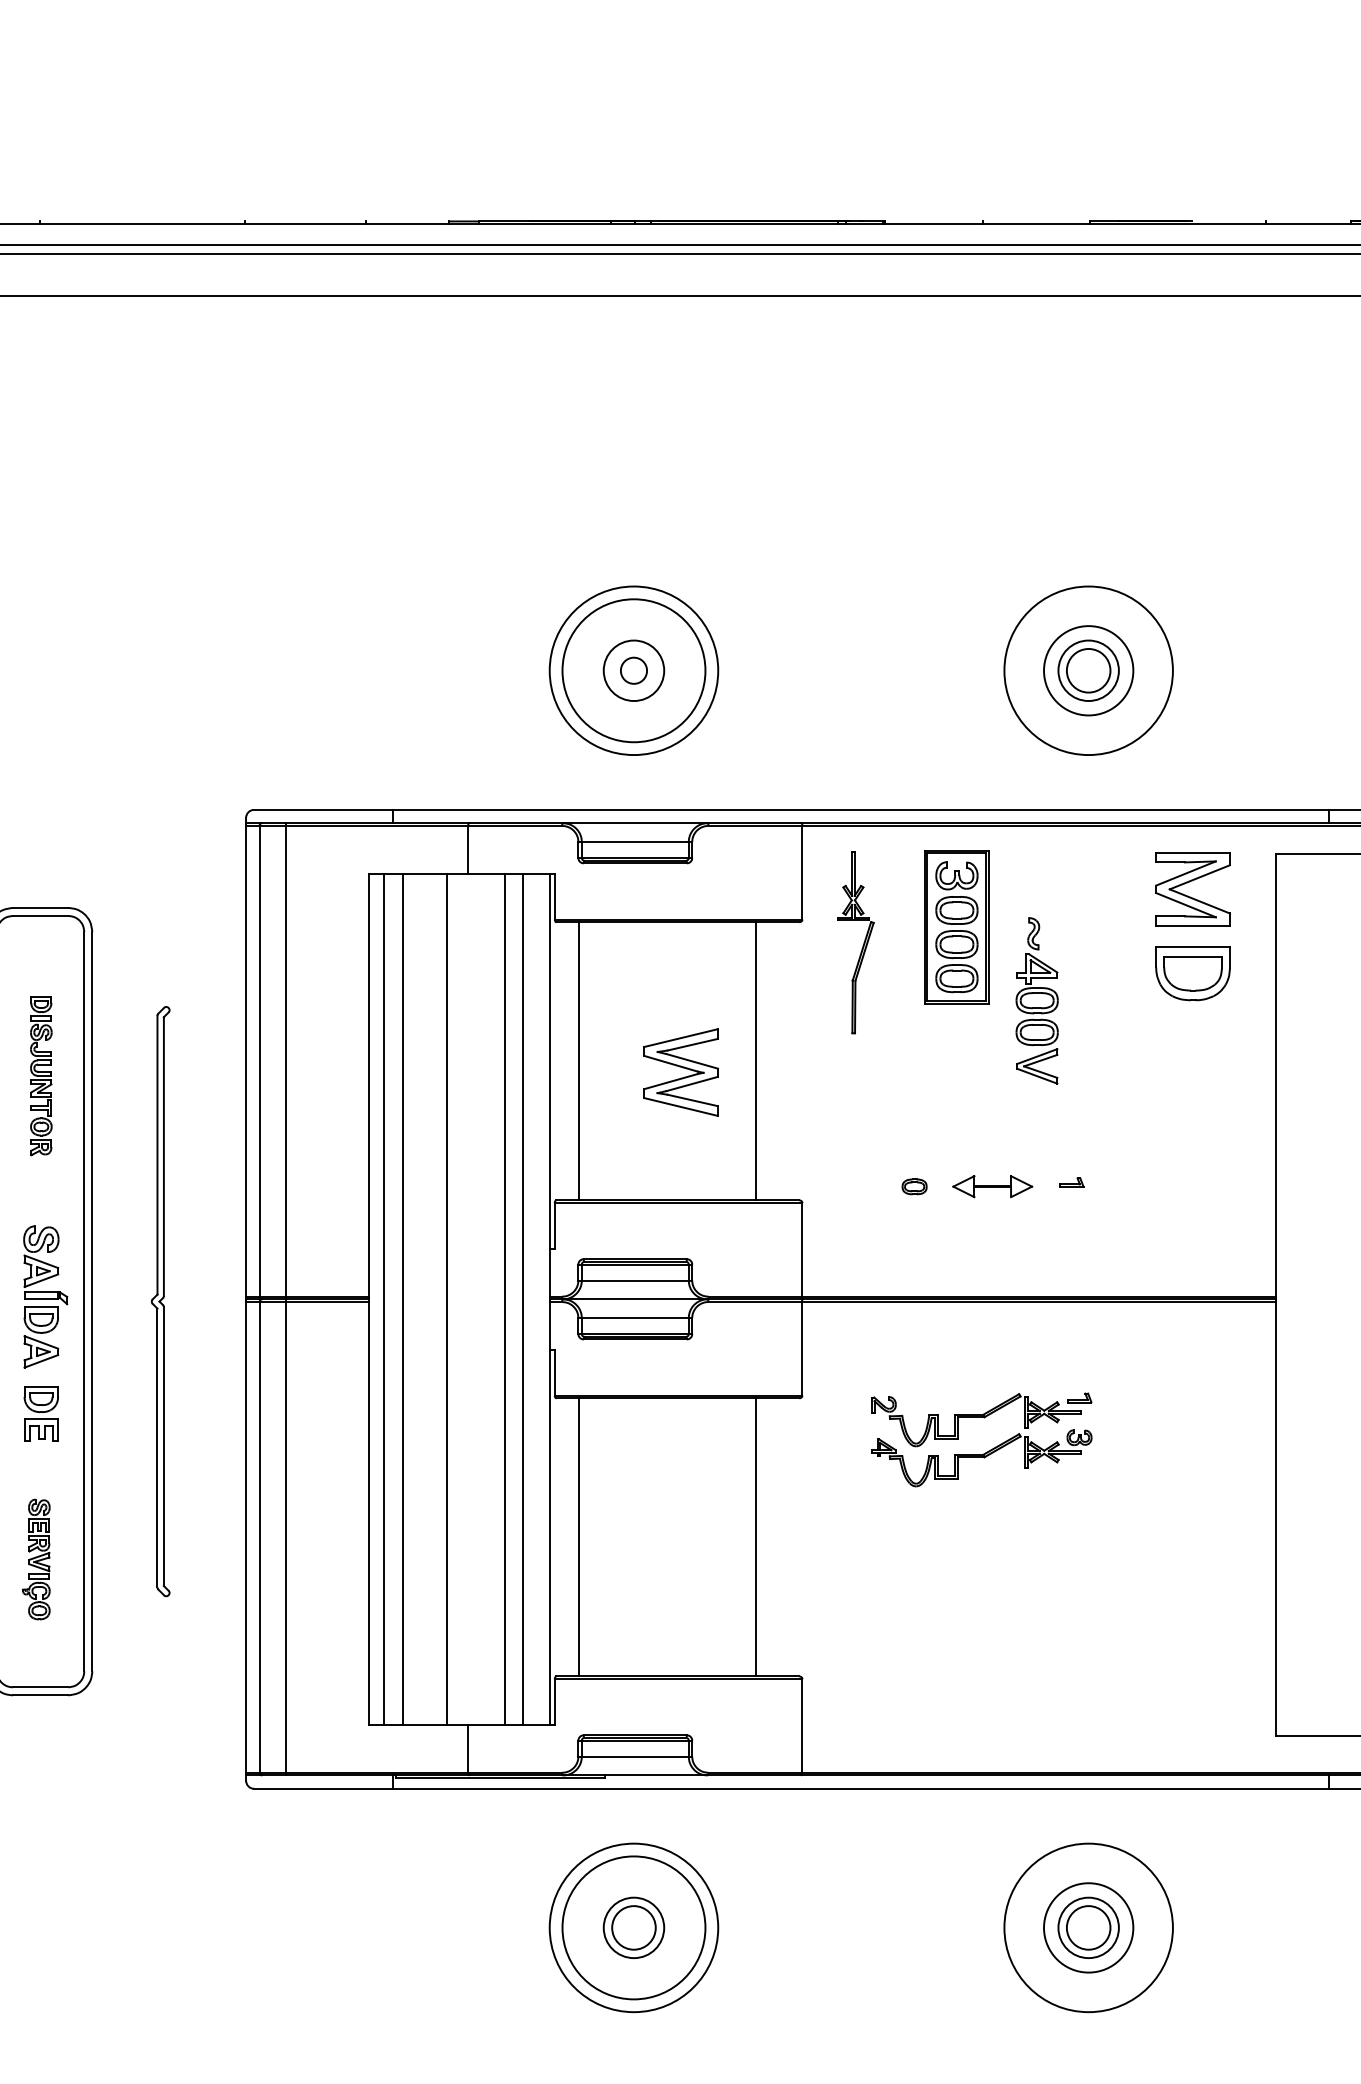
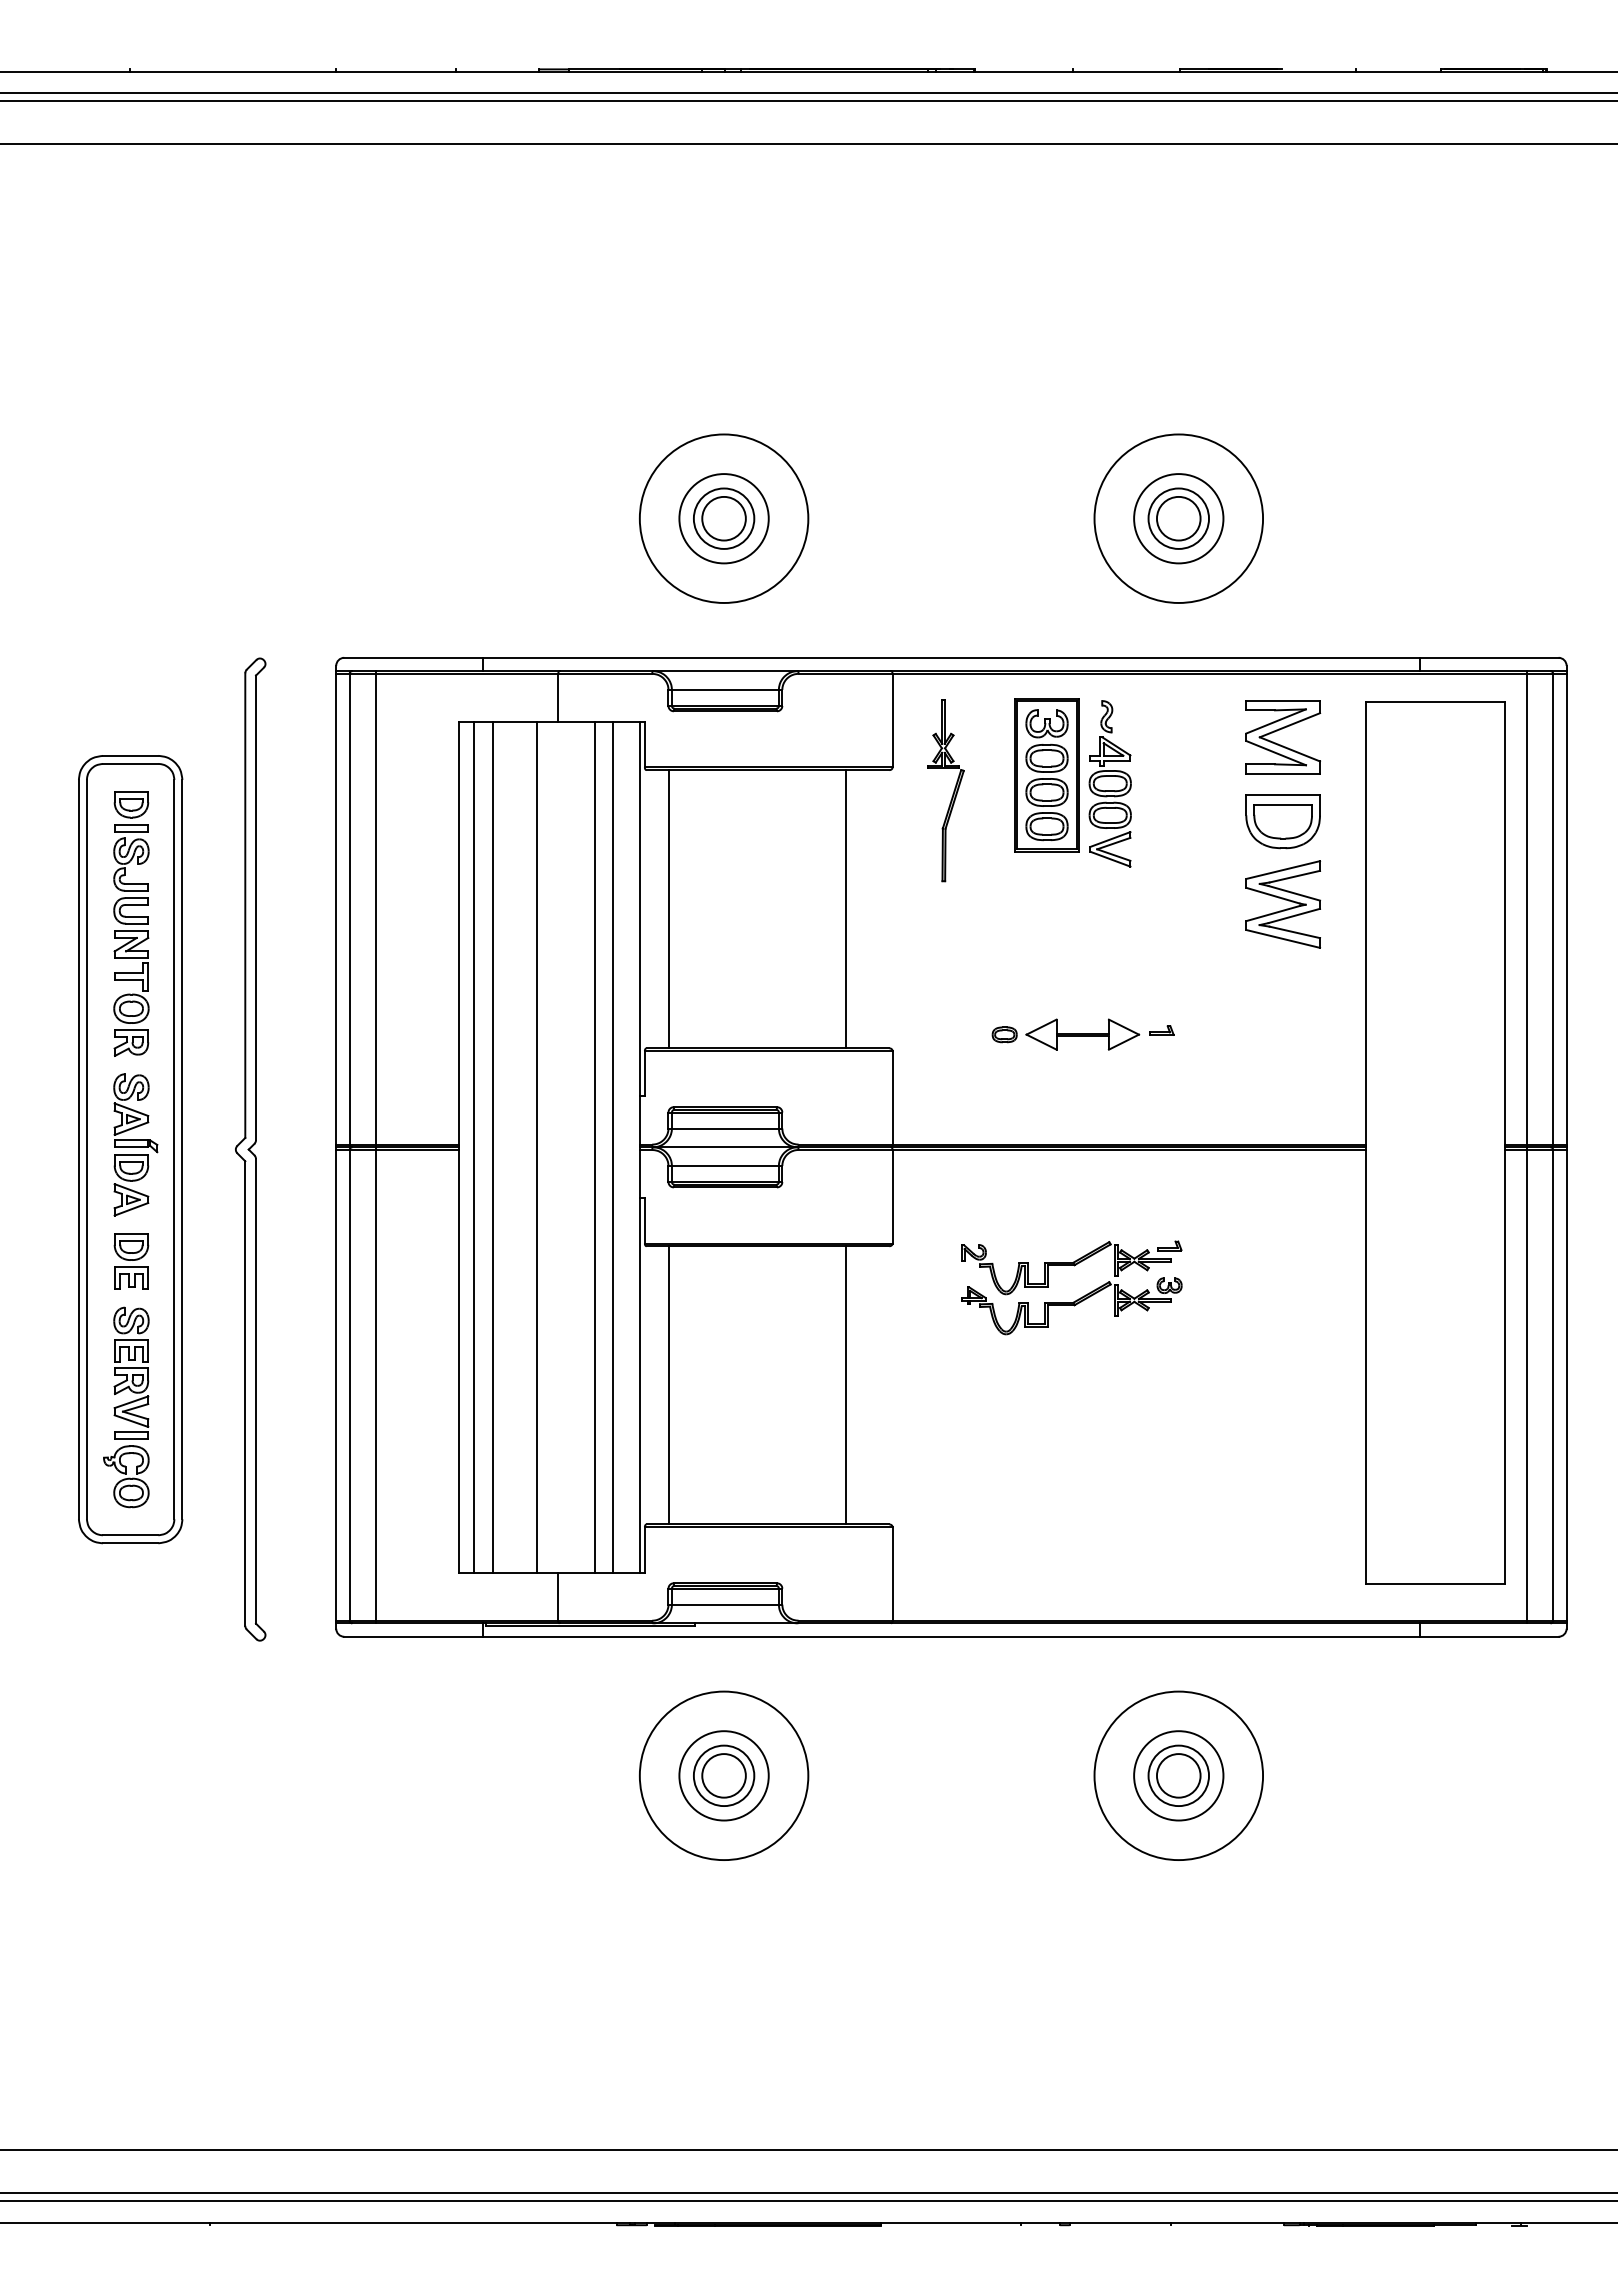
circle: (633, 670) -> (723, 518), size x0.62
circle: (633, 670) -> (723, 518), size x1.67
part: (1036, 1000) -> (1109, 783), moved
part: (680, 1072) -> (1282, 904), moved
part: (41, 1075) -> (131, 923), size x1.67
part: (992, 1186) -> (1082, 1034), size x1.43
part: (160, 1301) -> (250, 1149), size x1.67
part: (36, 1559) -> (126, 1407), size x1.67
circle: (633, 1927) -> (723, 1775), size x0.62

